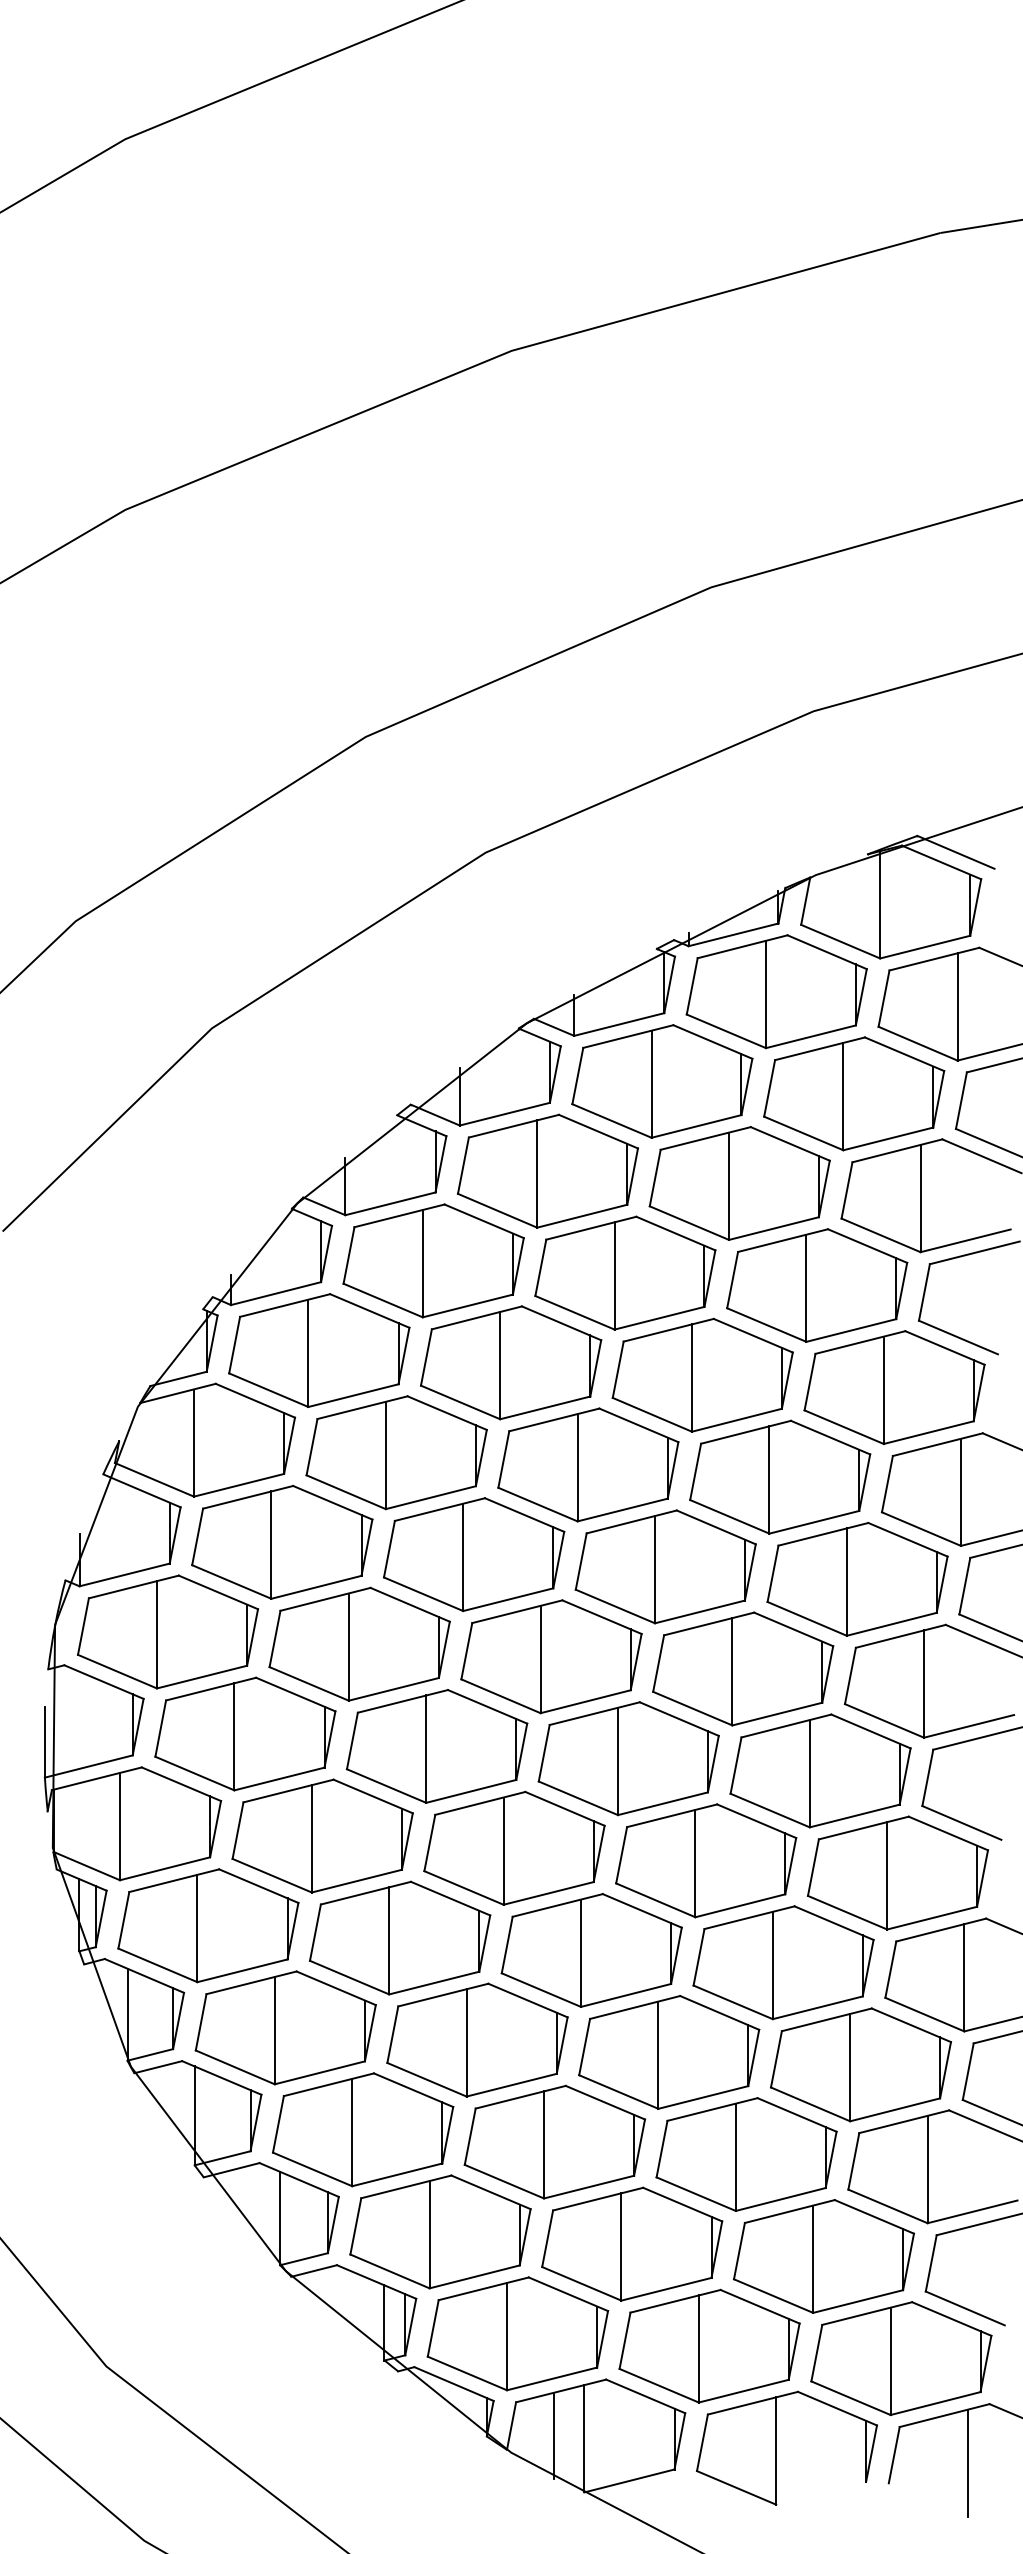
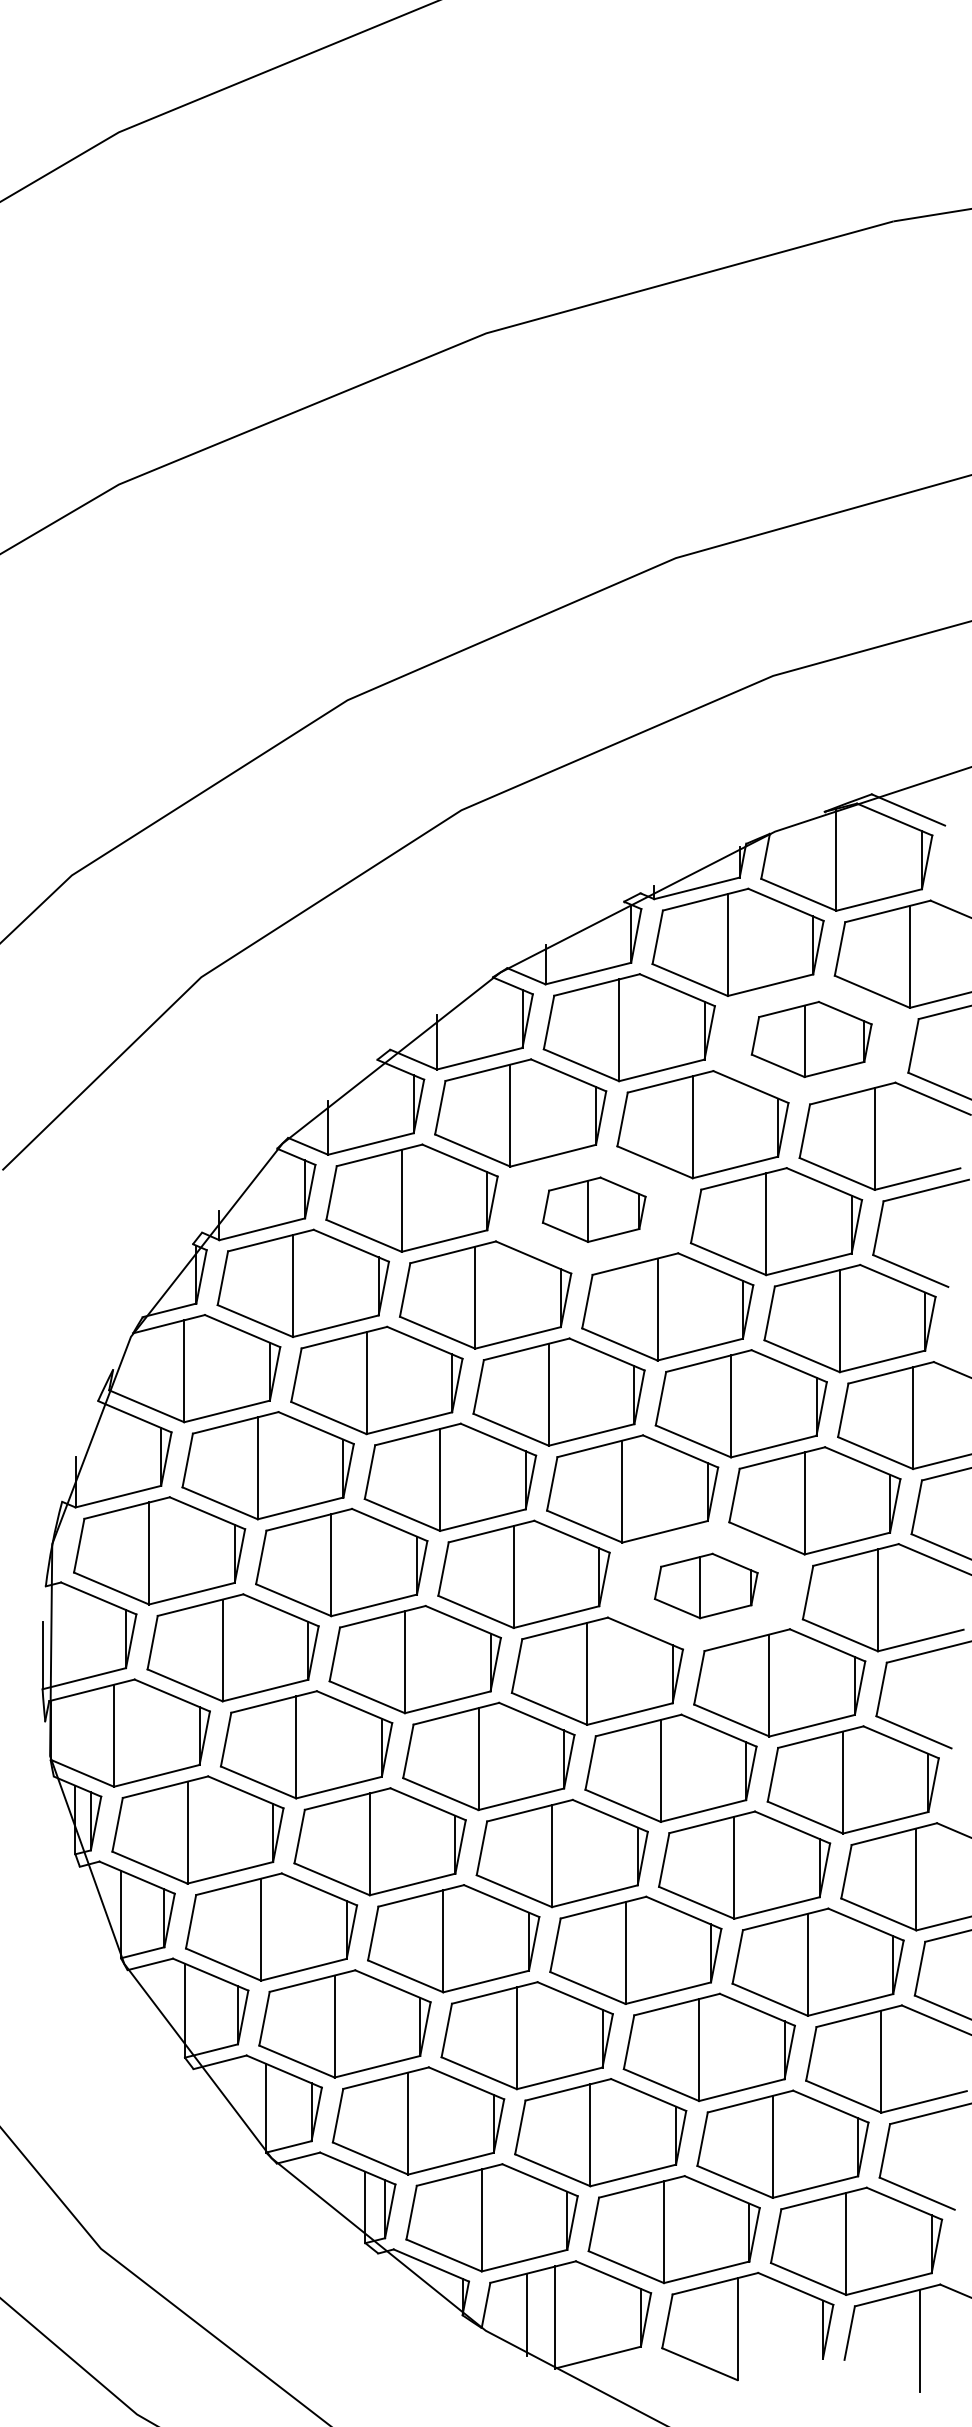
part: (854, 1093) -> (811, 1039), size x0.7
part: (625, 1272) -> (594, 1209), size x0.6
part: (743, 1668) -> (706, 1585), size x0.6

